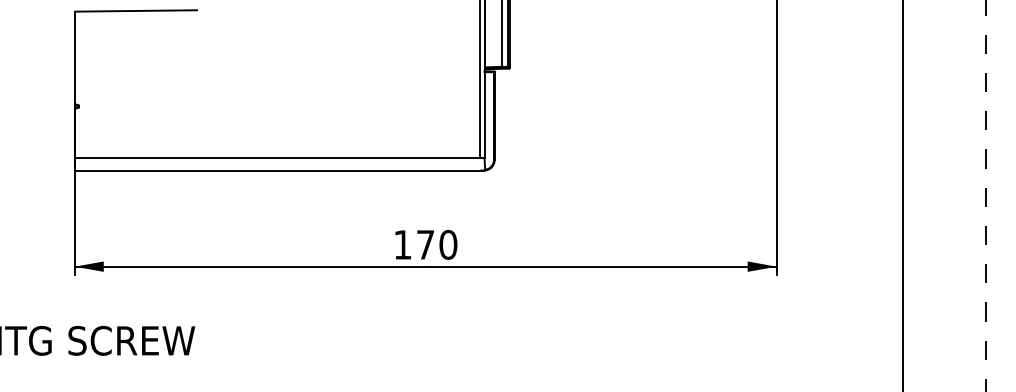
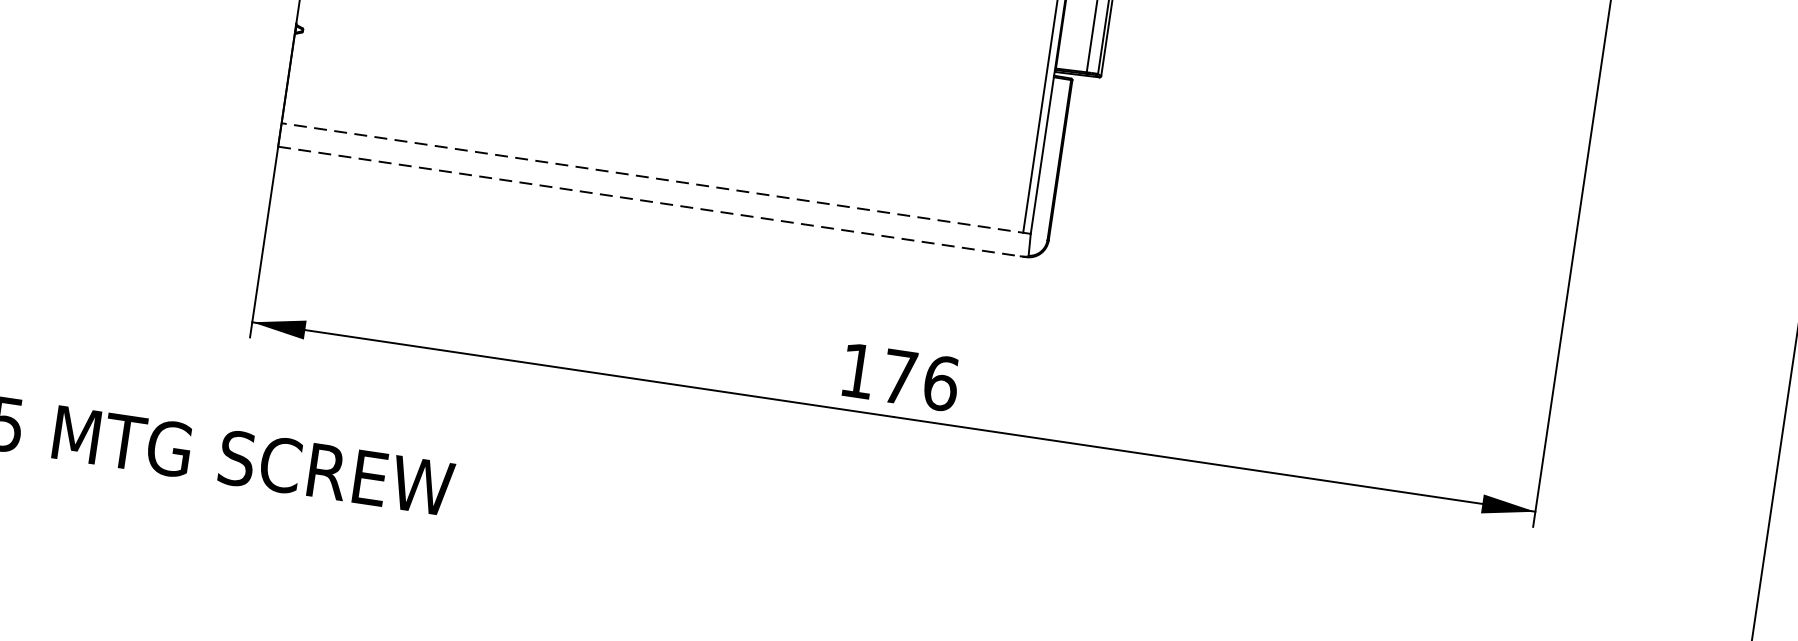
line: (279, 157) -> (655, 177), solid -> dashed
line: (279, 170) -> (652, 201), solid -> dashed
text: (448, 244) -> (941, 382), 170 -> 176

